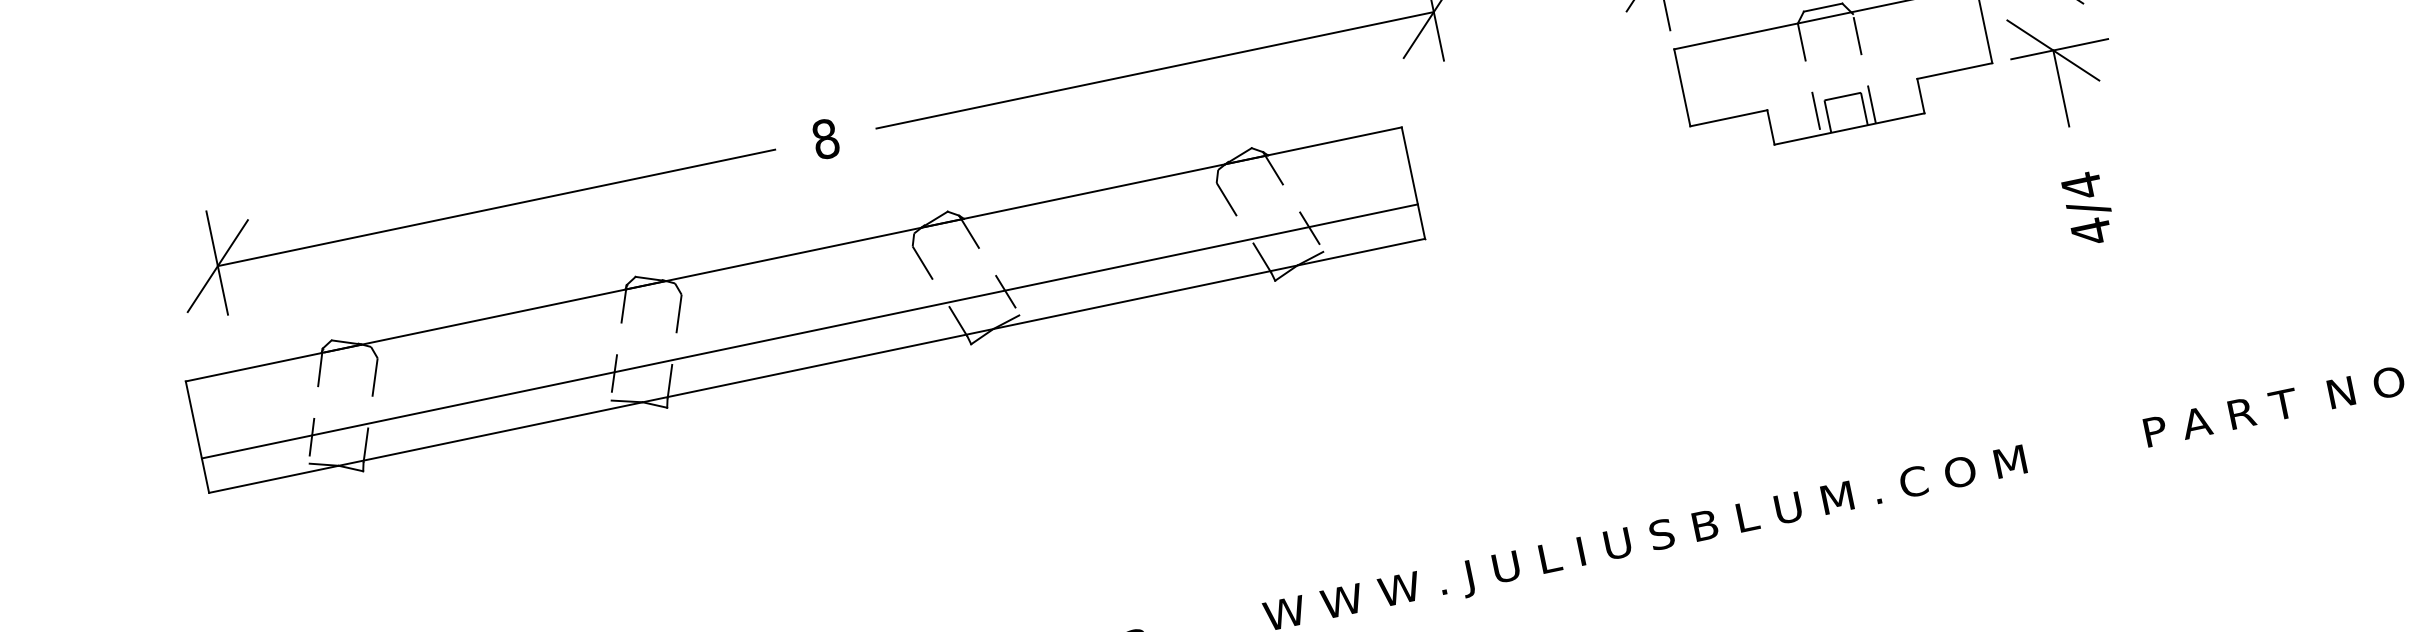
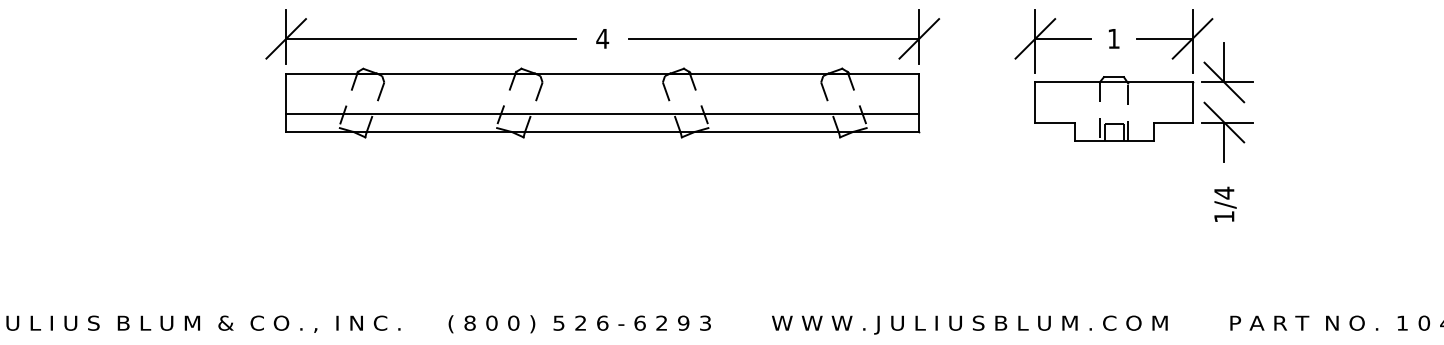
text: (825, 138) -> (602, 38), 8 -> 4
text: (2091, 230) -> (1224, 216), 4/4 -> 1/4
part: (804, 309) -> (602, 102), moved

